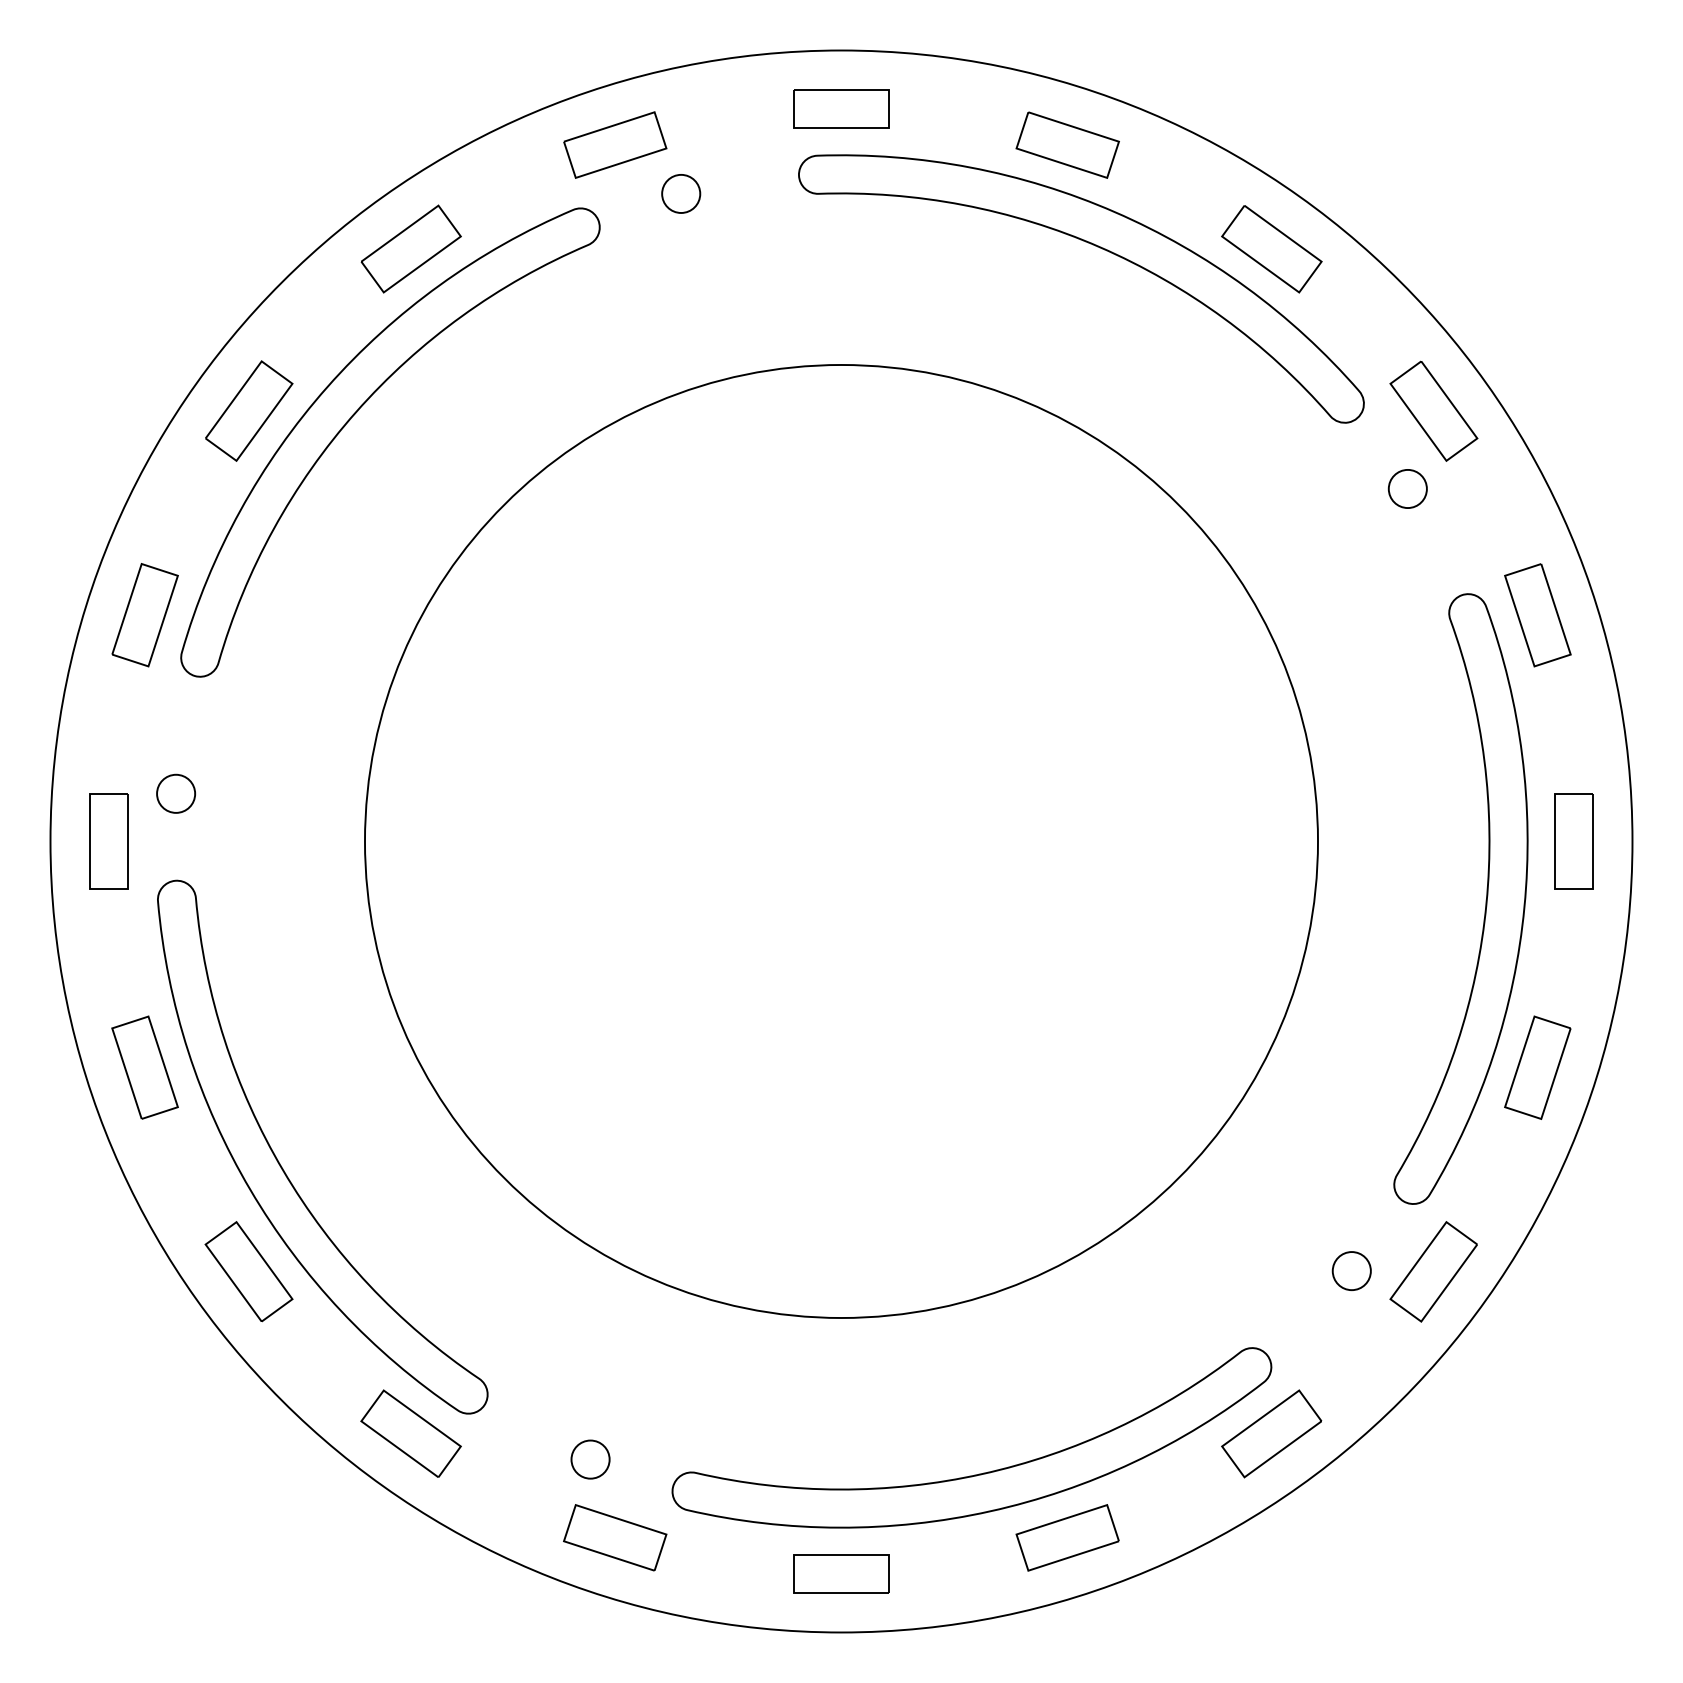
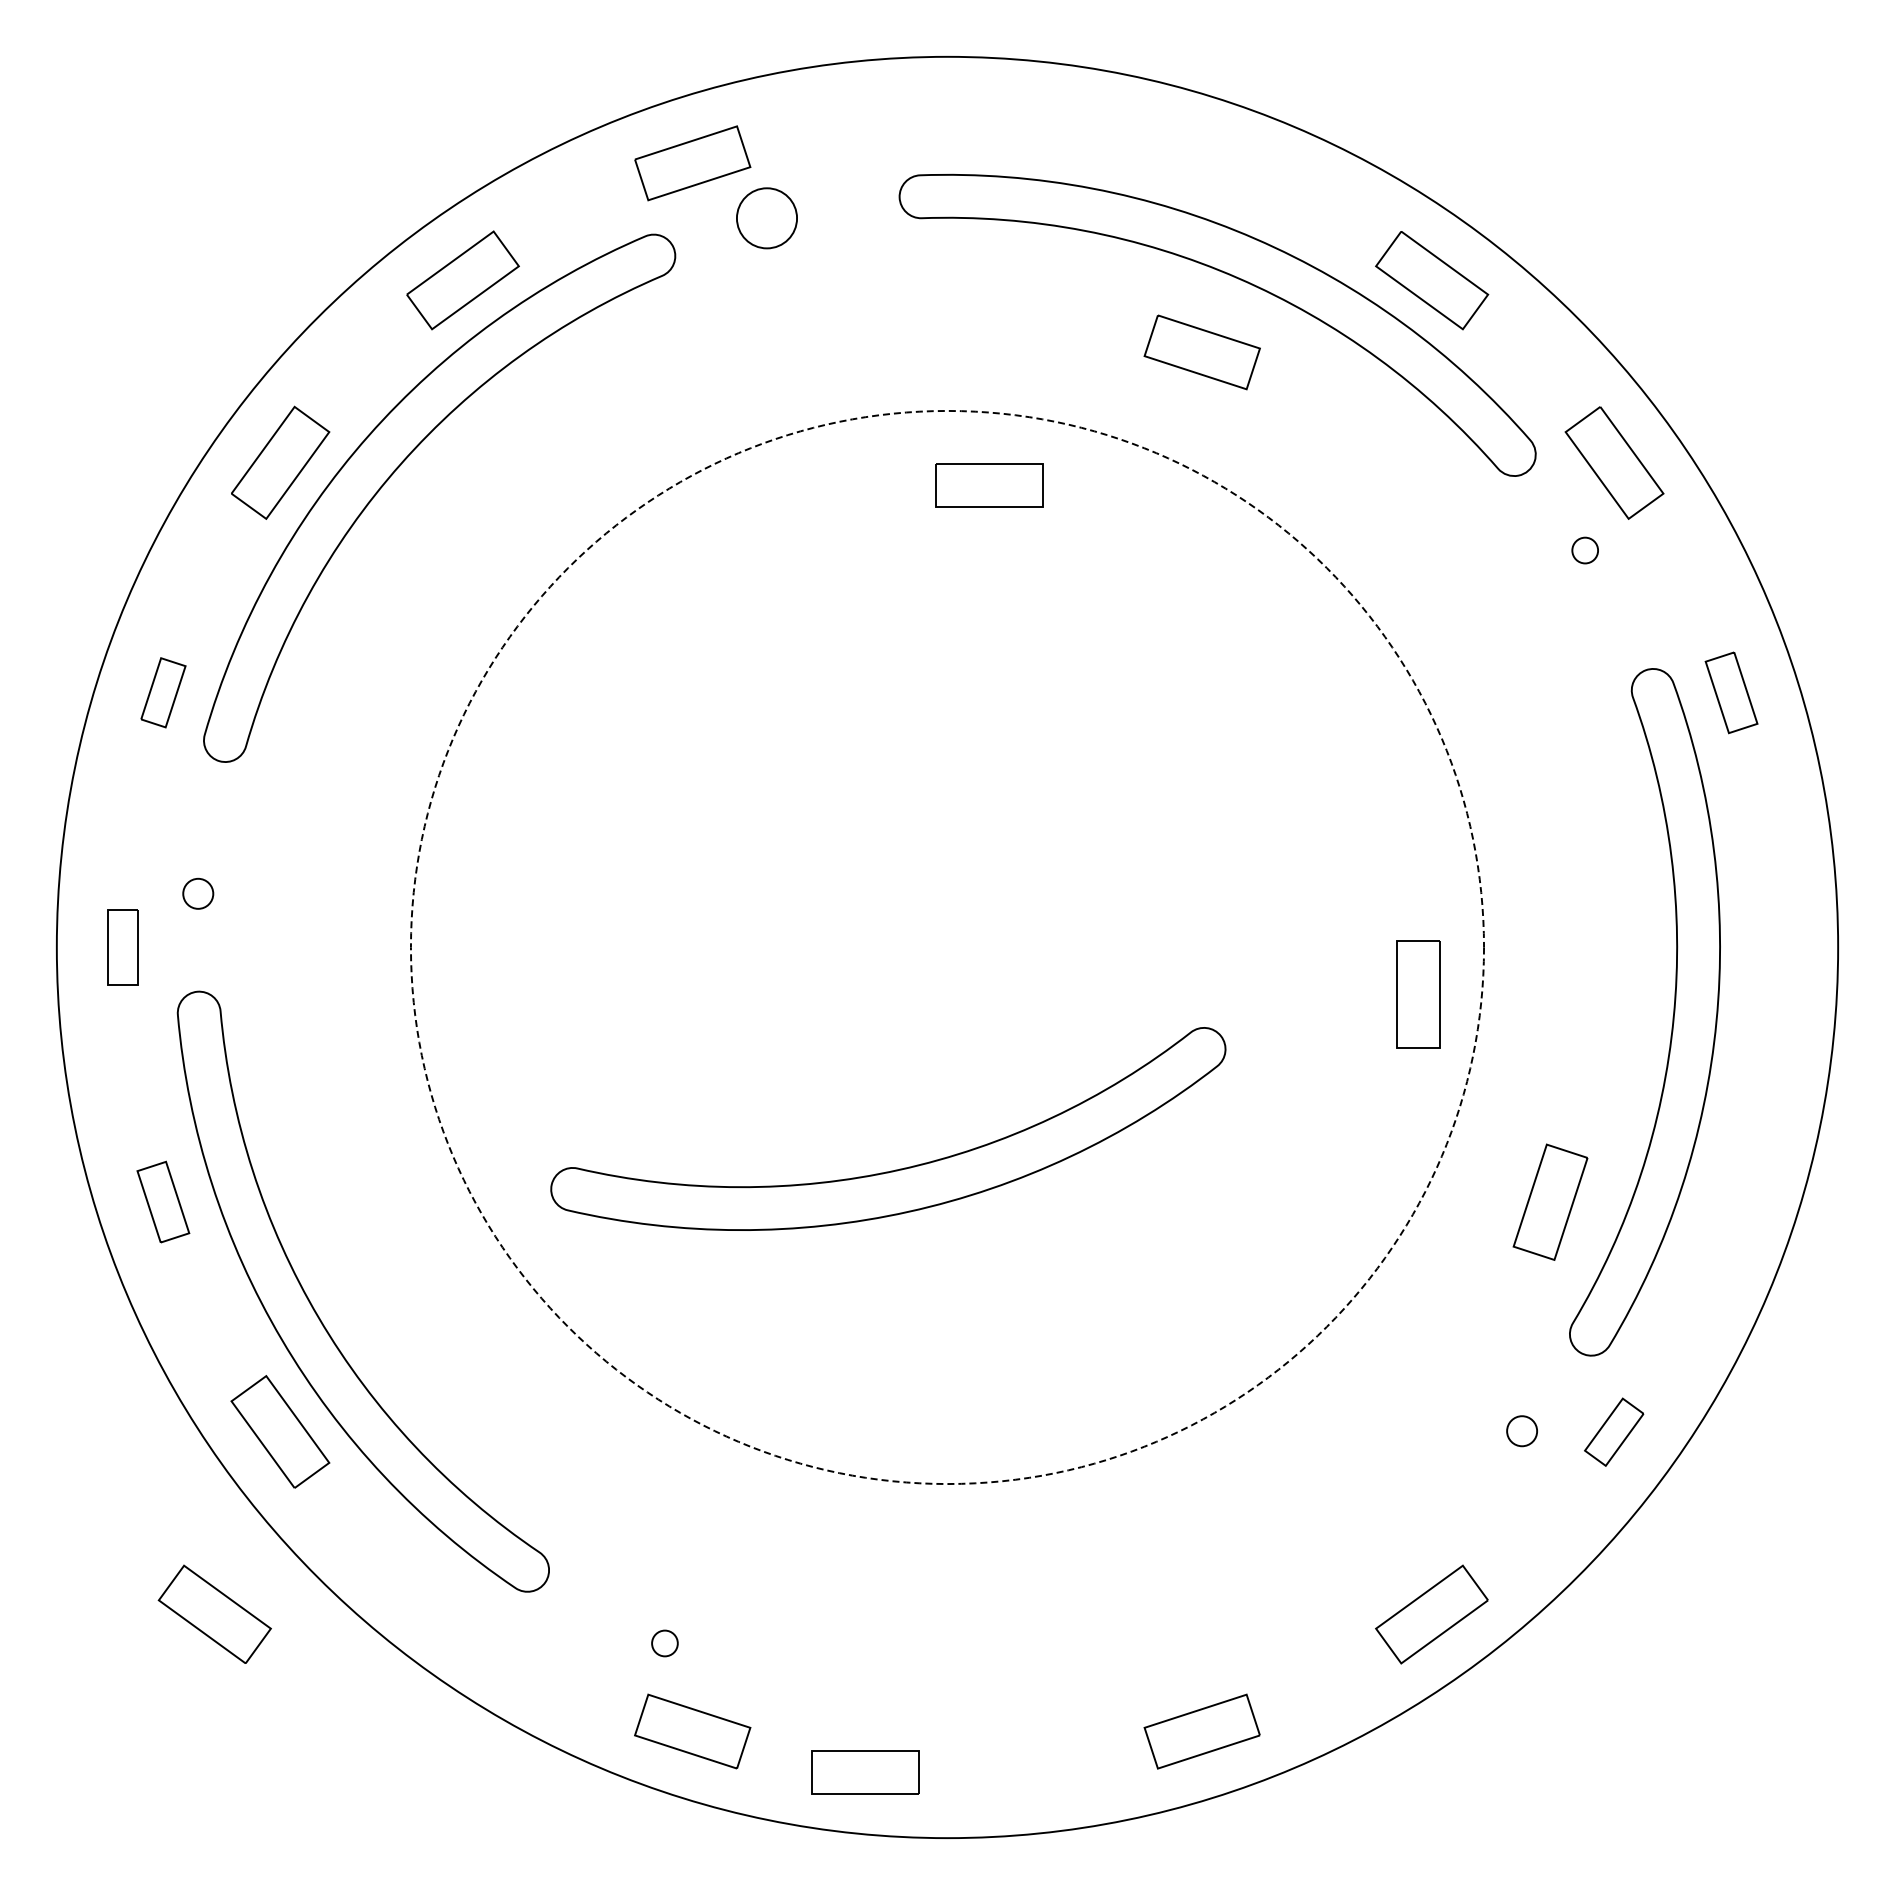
part: (841, 108) -> (989, 485), moved
part: (1067, 145) -> (1201, 352), moved
circle: (680, 193) -> (766, 217), size x1.4
circle: (1407, 488) -> (1584, 550), size x0.6
part: (145, 615) -> (163, 692), size x0.6
part: (1537, 615) -> (1731, 692), size x0.7
circle: (175, 793) -> (197, 893), size x0.7
part: (108, 841) -> (122, 947), size x0.7
circle: (841, 841) -> (947, 947), solid -> dashed
part: (1574, 841) -> (1418, 994), moved
part: (145, 1067) -> (163, 1201), size x0.7
part: (1537, 1067) -> (1550, 1201), moved
circle: (1351, 1270) -> (1521, 1430), size x0.7
part: (1432, 1272) -> (1613, 1432), size x0.6
part: (410, 1432) -> (214, 1613), moved
circle: (590, 1459) -> (664, 1643), size x0.6
part: (981, 1472) -> (899, 1168), moved
part: (841, 1574) -> (865, 1772), moved

